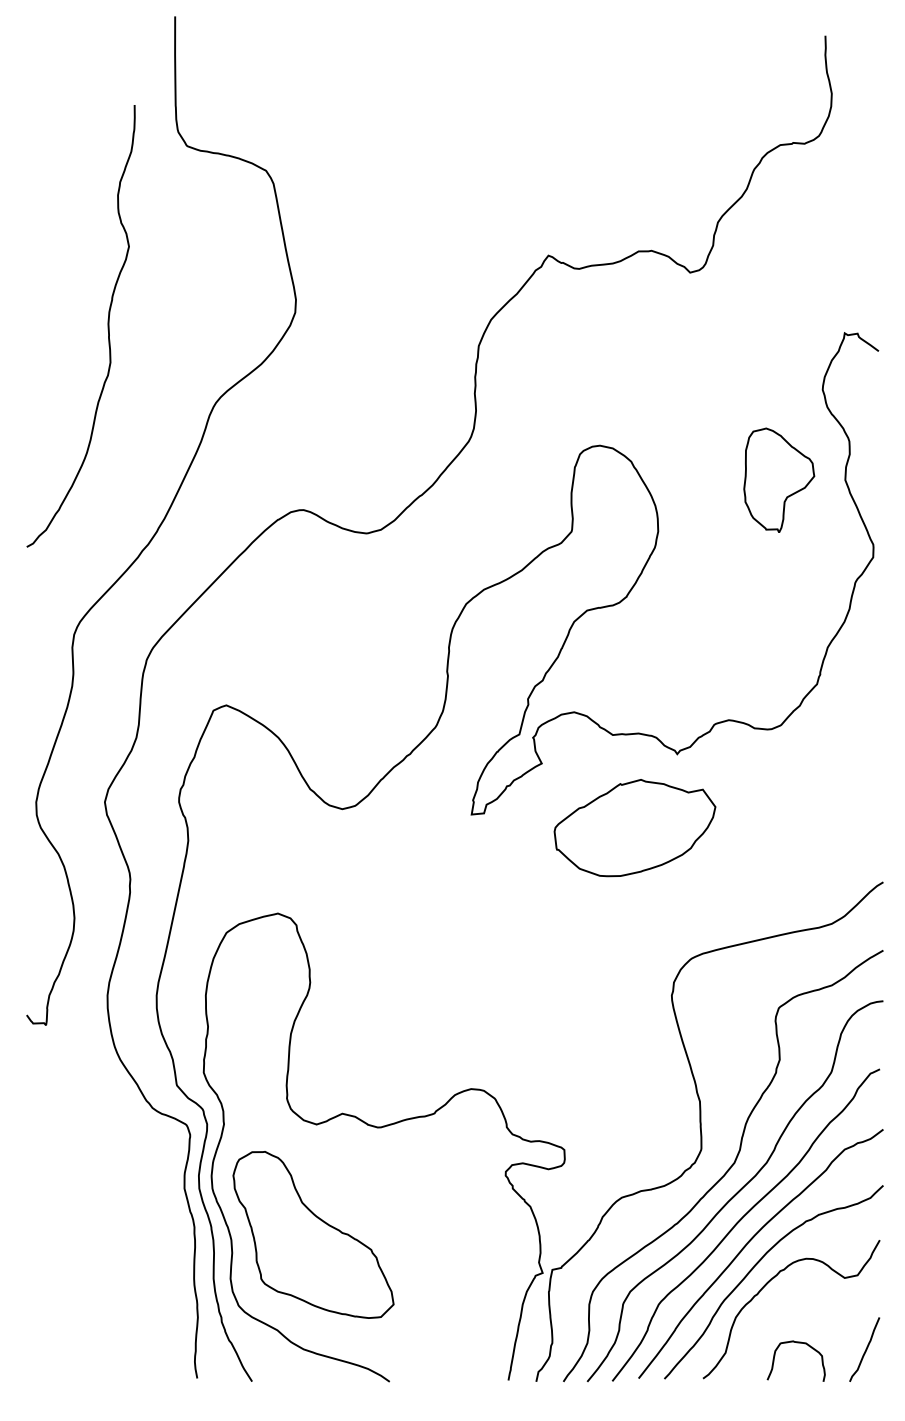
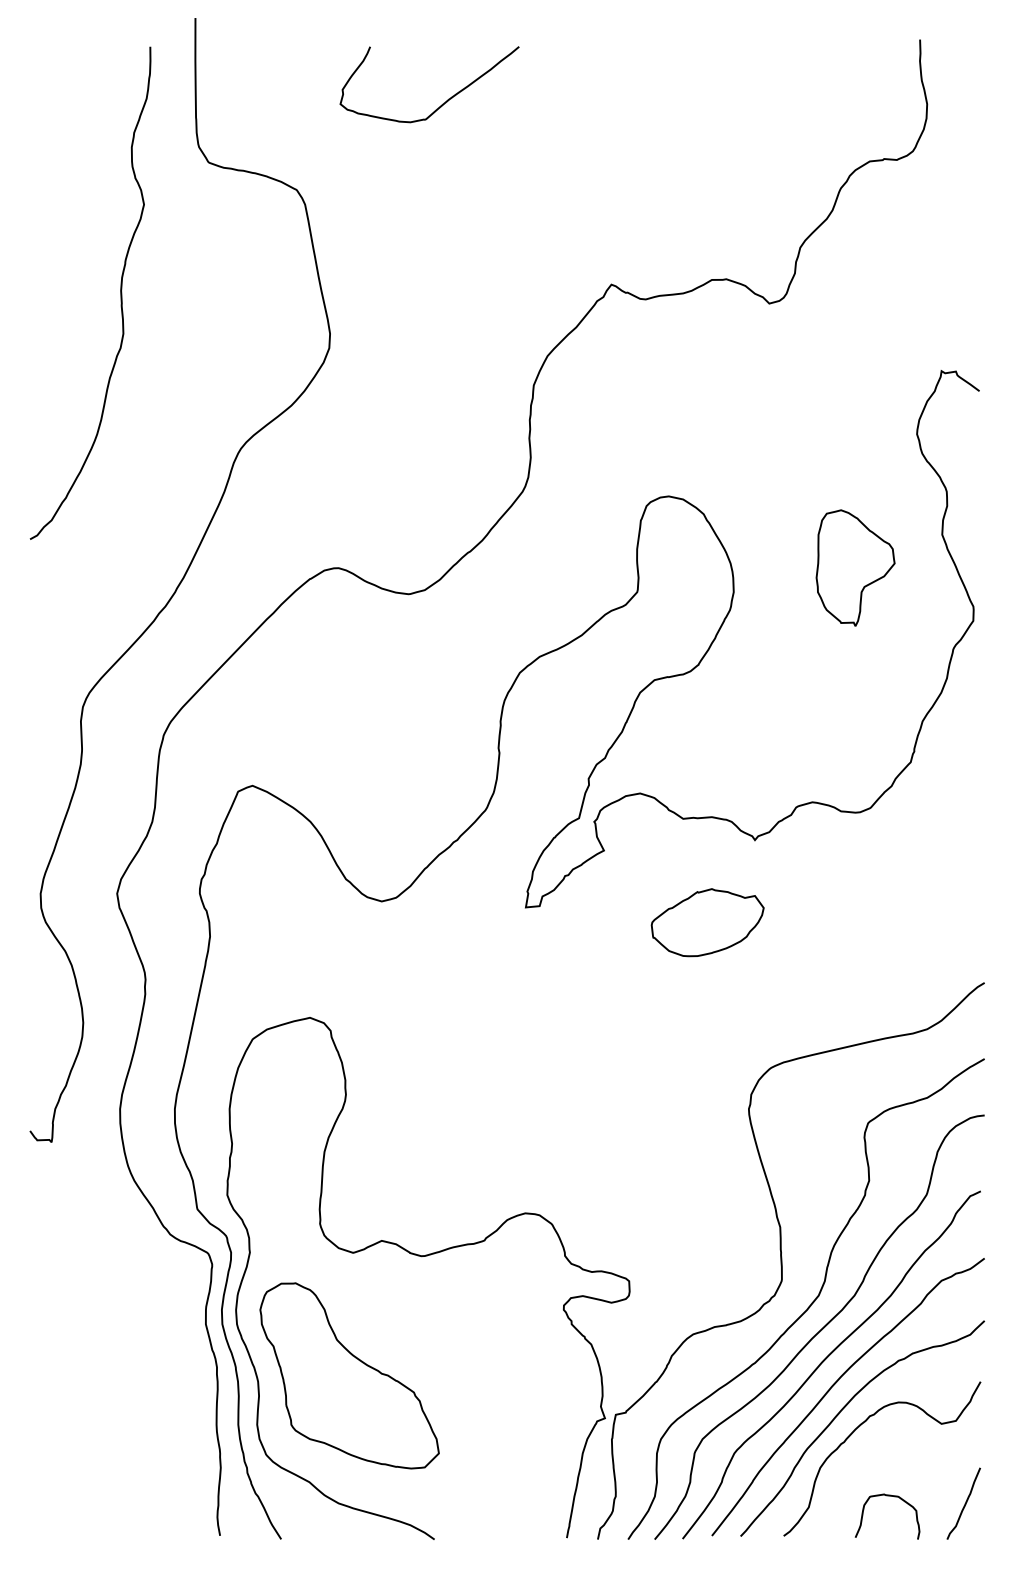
curve: (396, 93) -> (442, 103), added
curve: (107, 325) -> (120, 292), moved
part: (779, 479) -> (855, 567), moved
part: (634, 828) -> (707, 922), size x0.62

